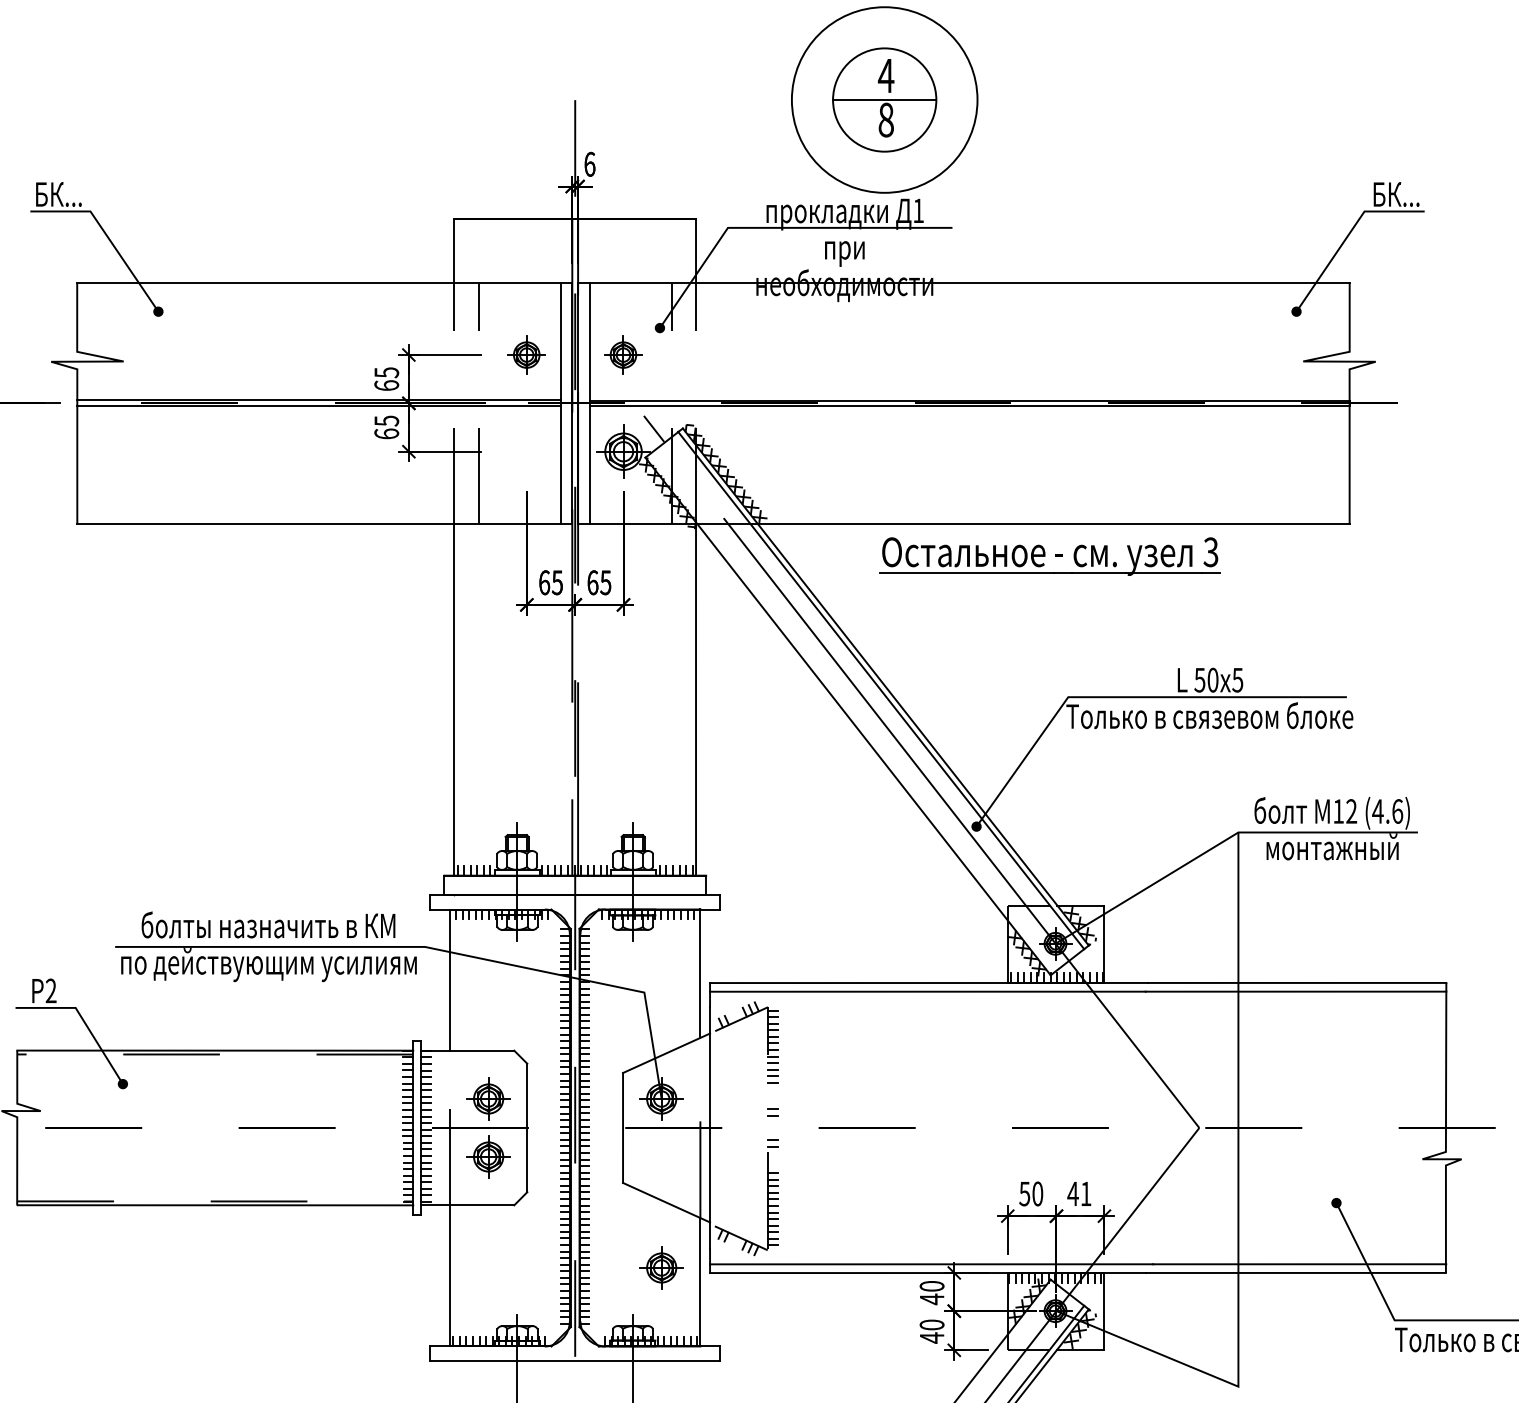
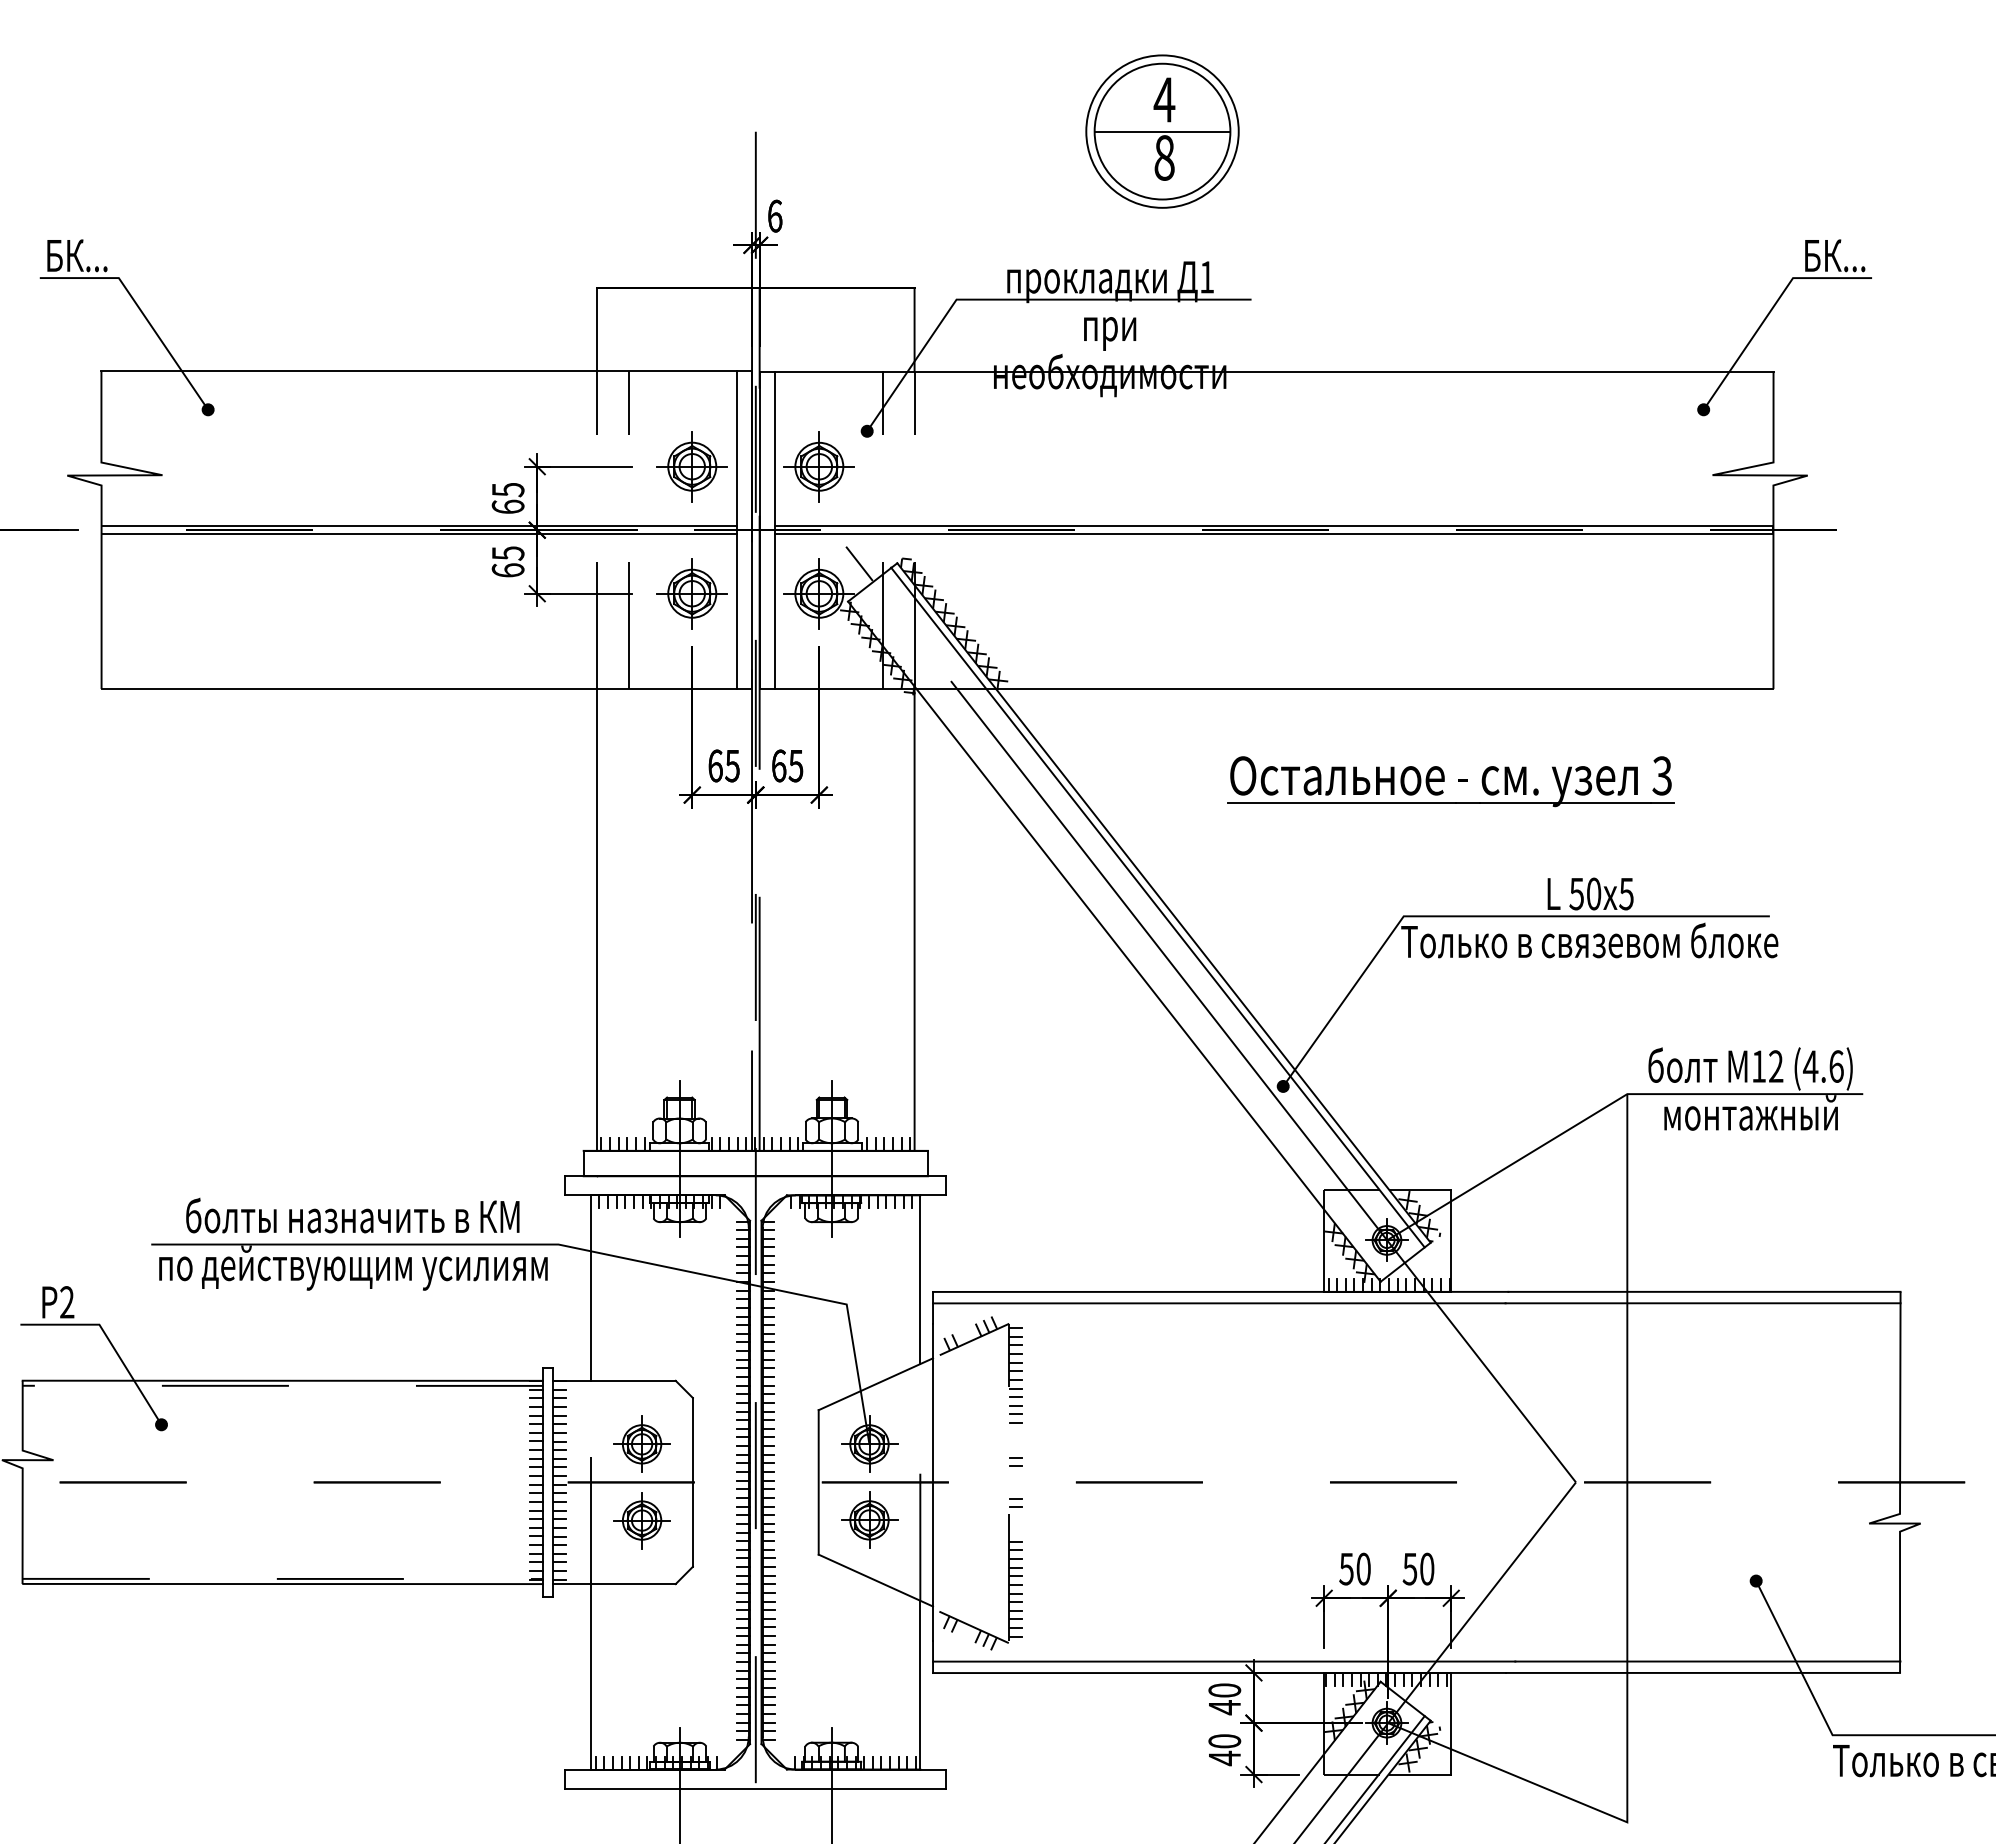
circle: (884, 99) -> (1162, 131), size x0.62
part: (526, 354) -> (691, 466), size x1.43
part: (622, 354) -> (818, 466), size x1.43
part: (526, 451) -> (691, 593), added
part: (1049, 556) -> (1450, 781), moved
text: (1079, 1193) -> (1418, 1568), 41 -> 50
part: (661, 1267) -> (869, 1519), moved

